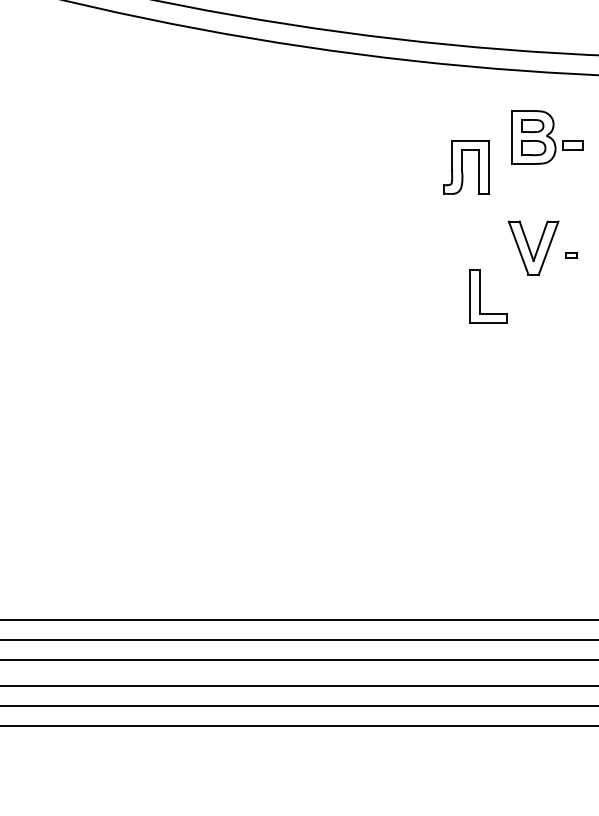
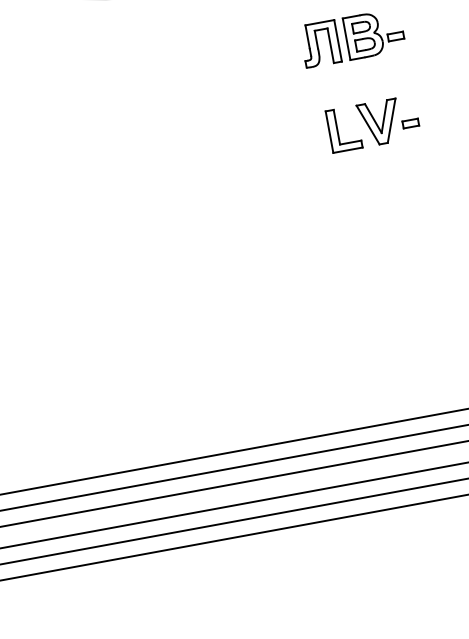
part: (466, 167) -> (320, 43), moved
part: (571, 255) -> (410, 123), size x1.67
part: (480, 296) -> (338, 130), moved

